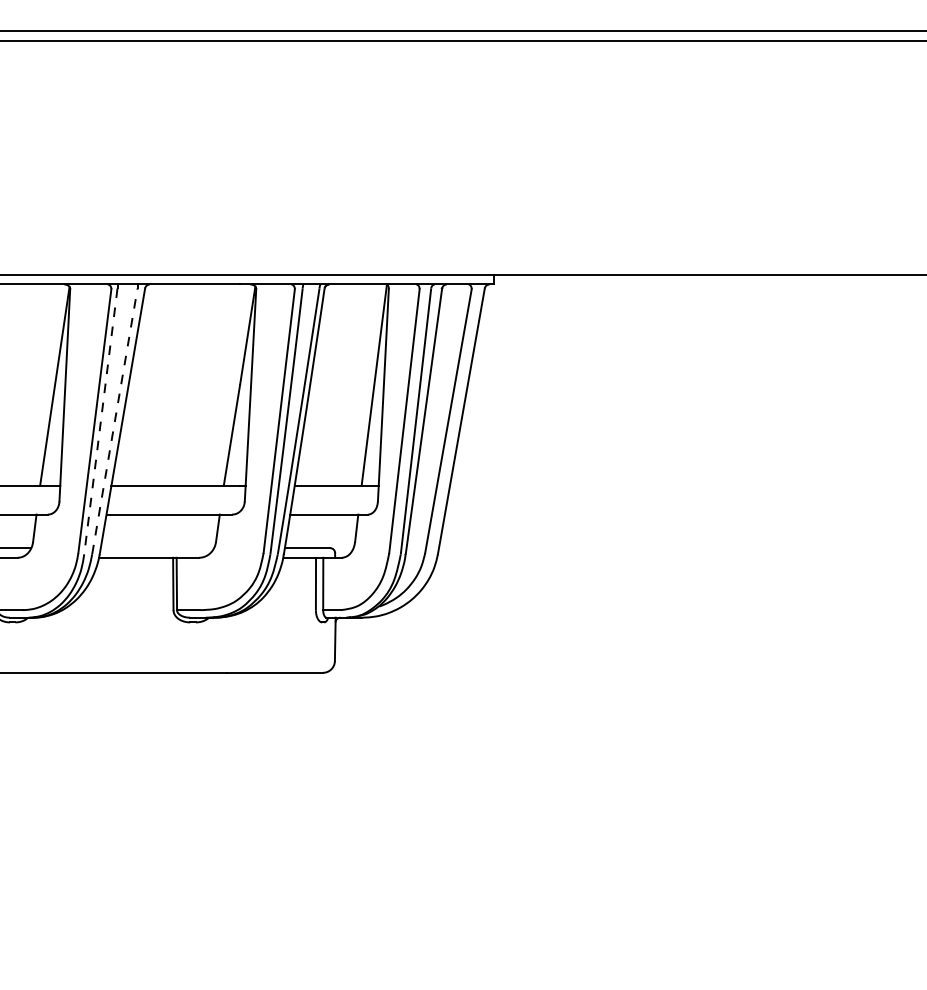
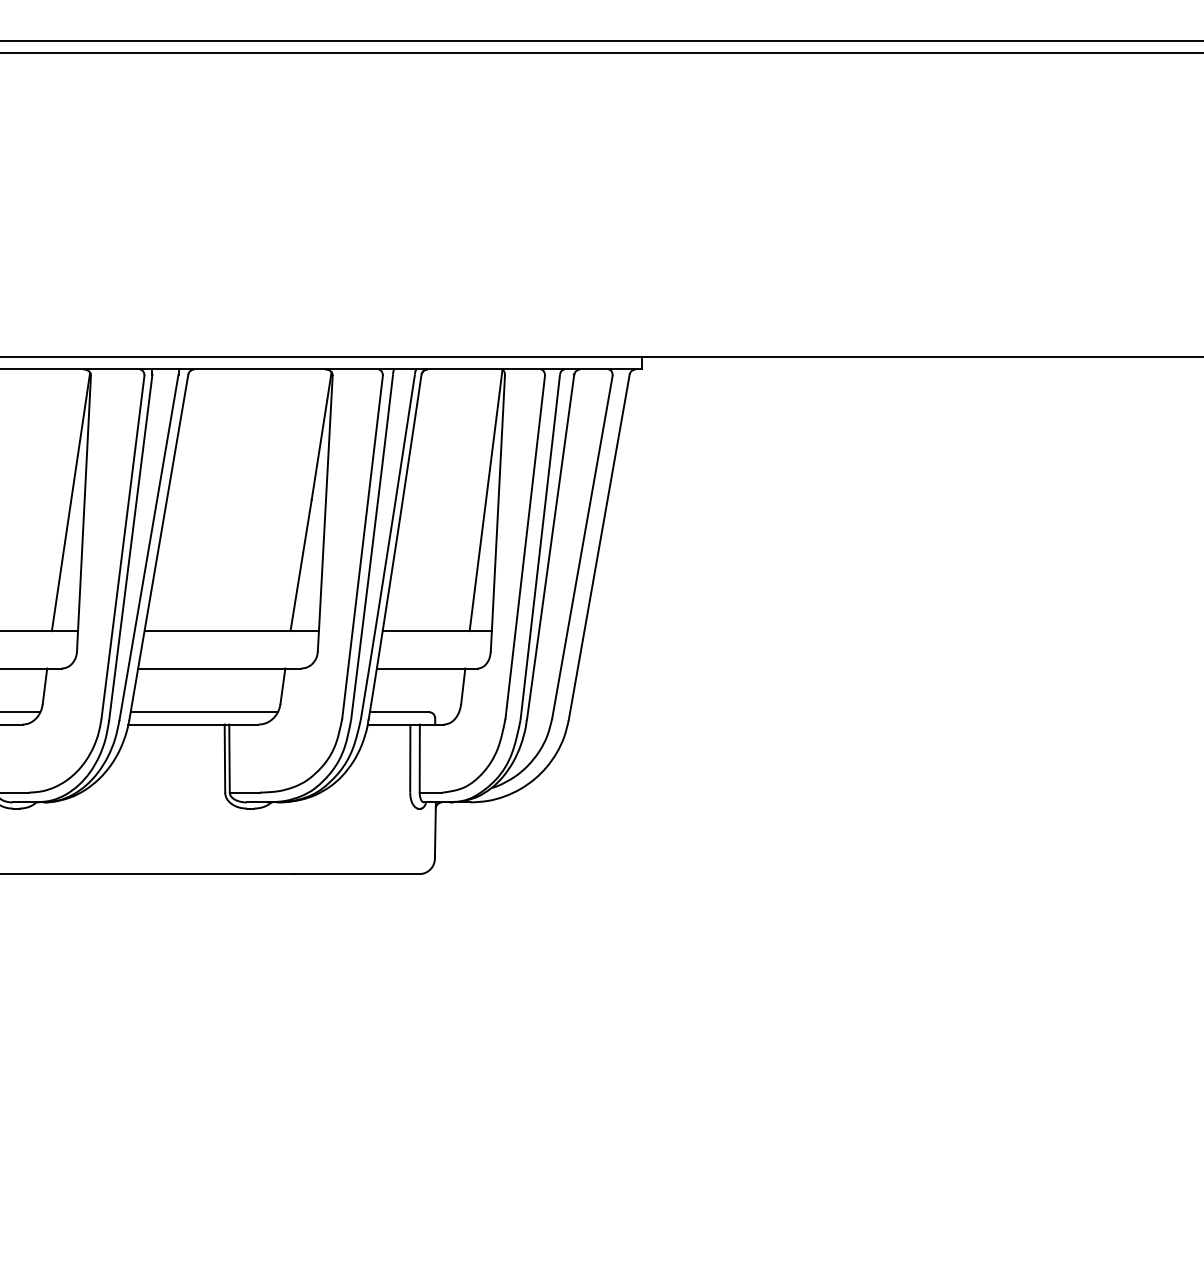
line: (115, 420) -> (149, 546), dashed -> solid
line: (100, 421) -> (130, 547), dashed -> solid
line: (156, 548) -> (203, 712), added

